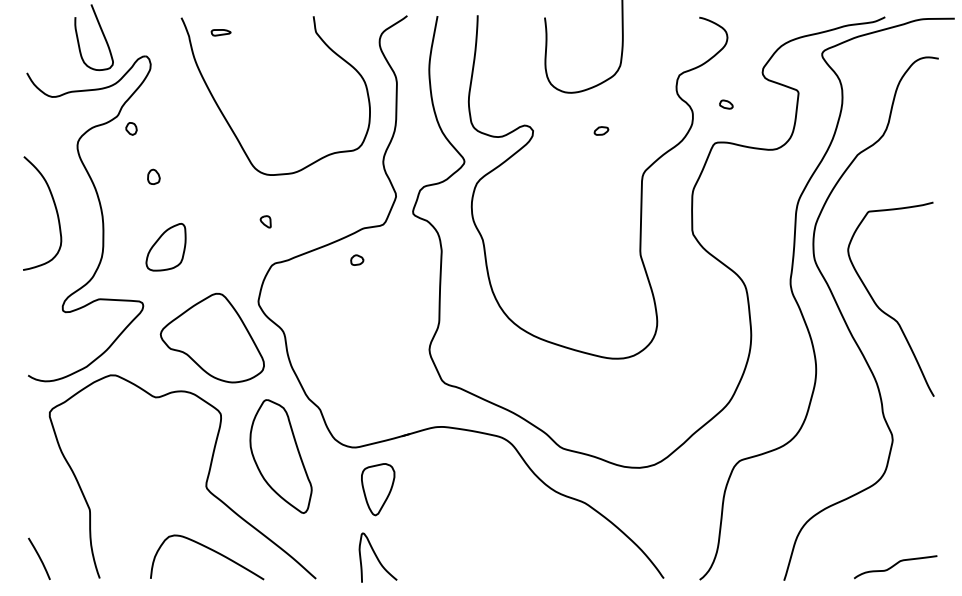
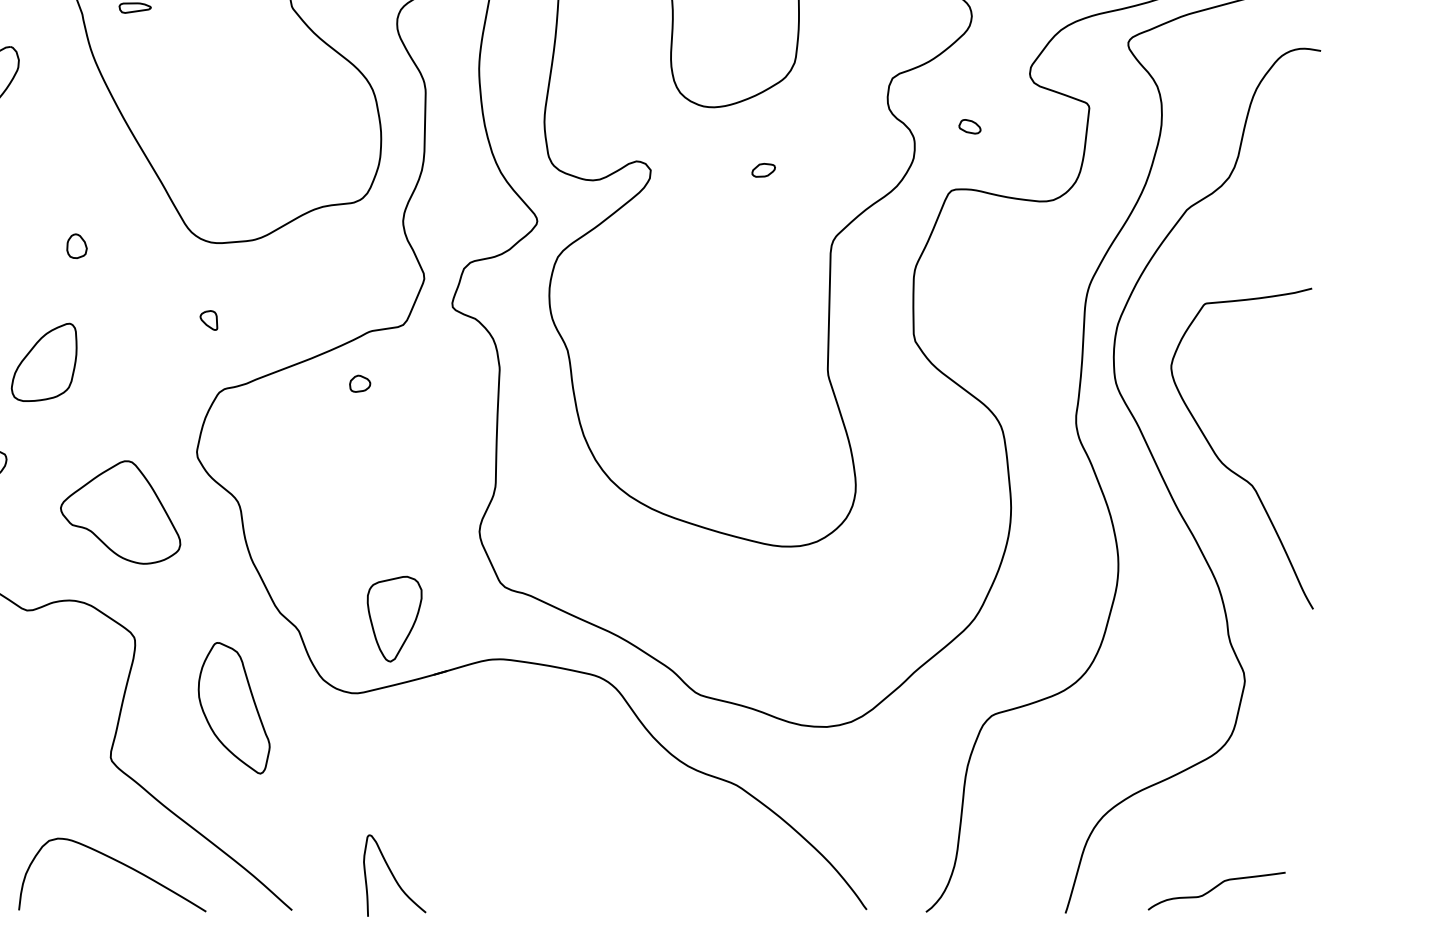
part: (153, 176) -> (76, 245), moved
part: (211, 337) -> (119, 511), size x0.7
part: (280, 456) -> (233, 708), size x0.7
part: (378, 489) -> (395, 618), moved
curve: (894, 566) -> (1214, 889), moved

